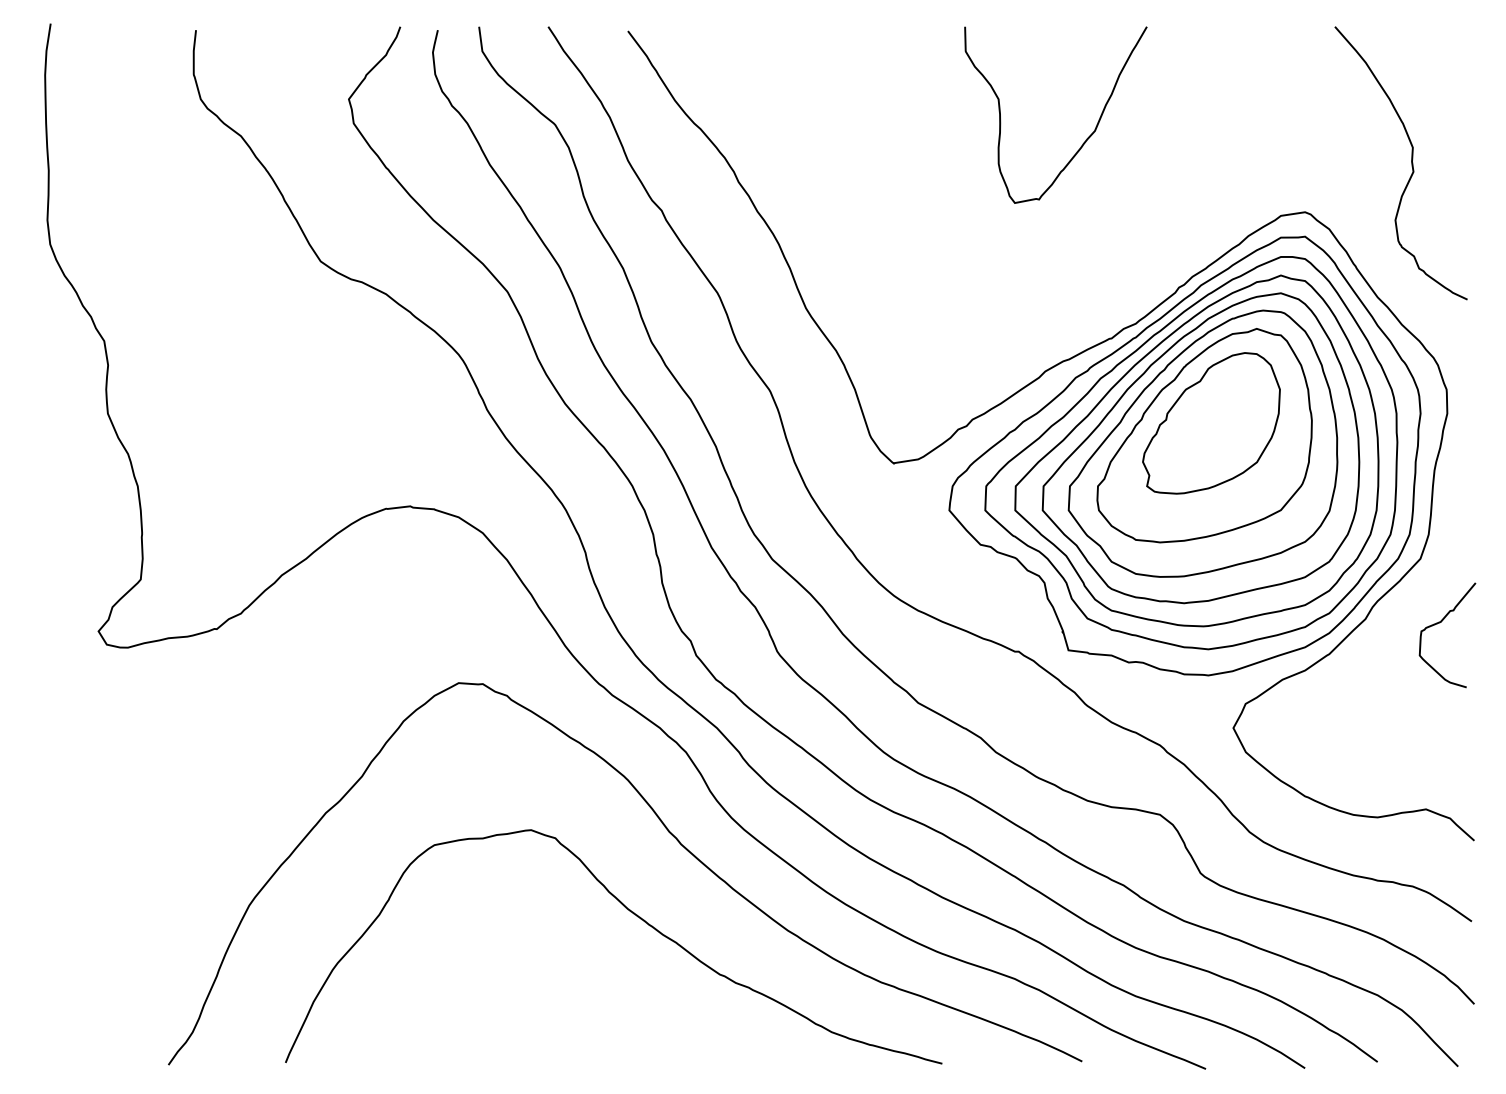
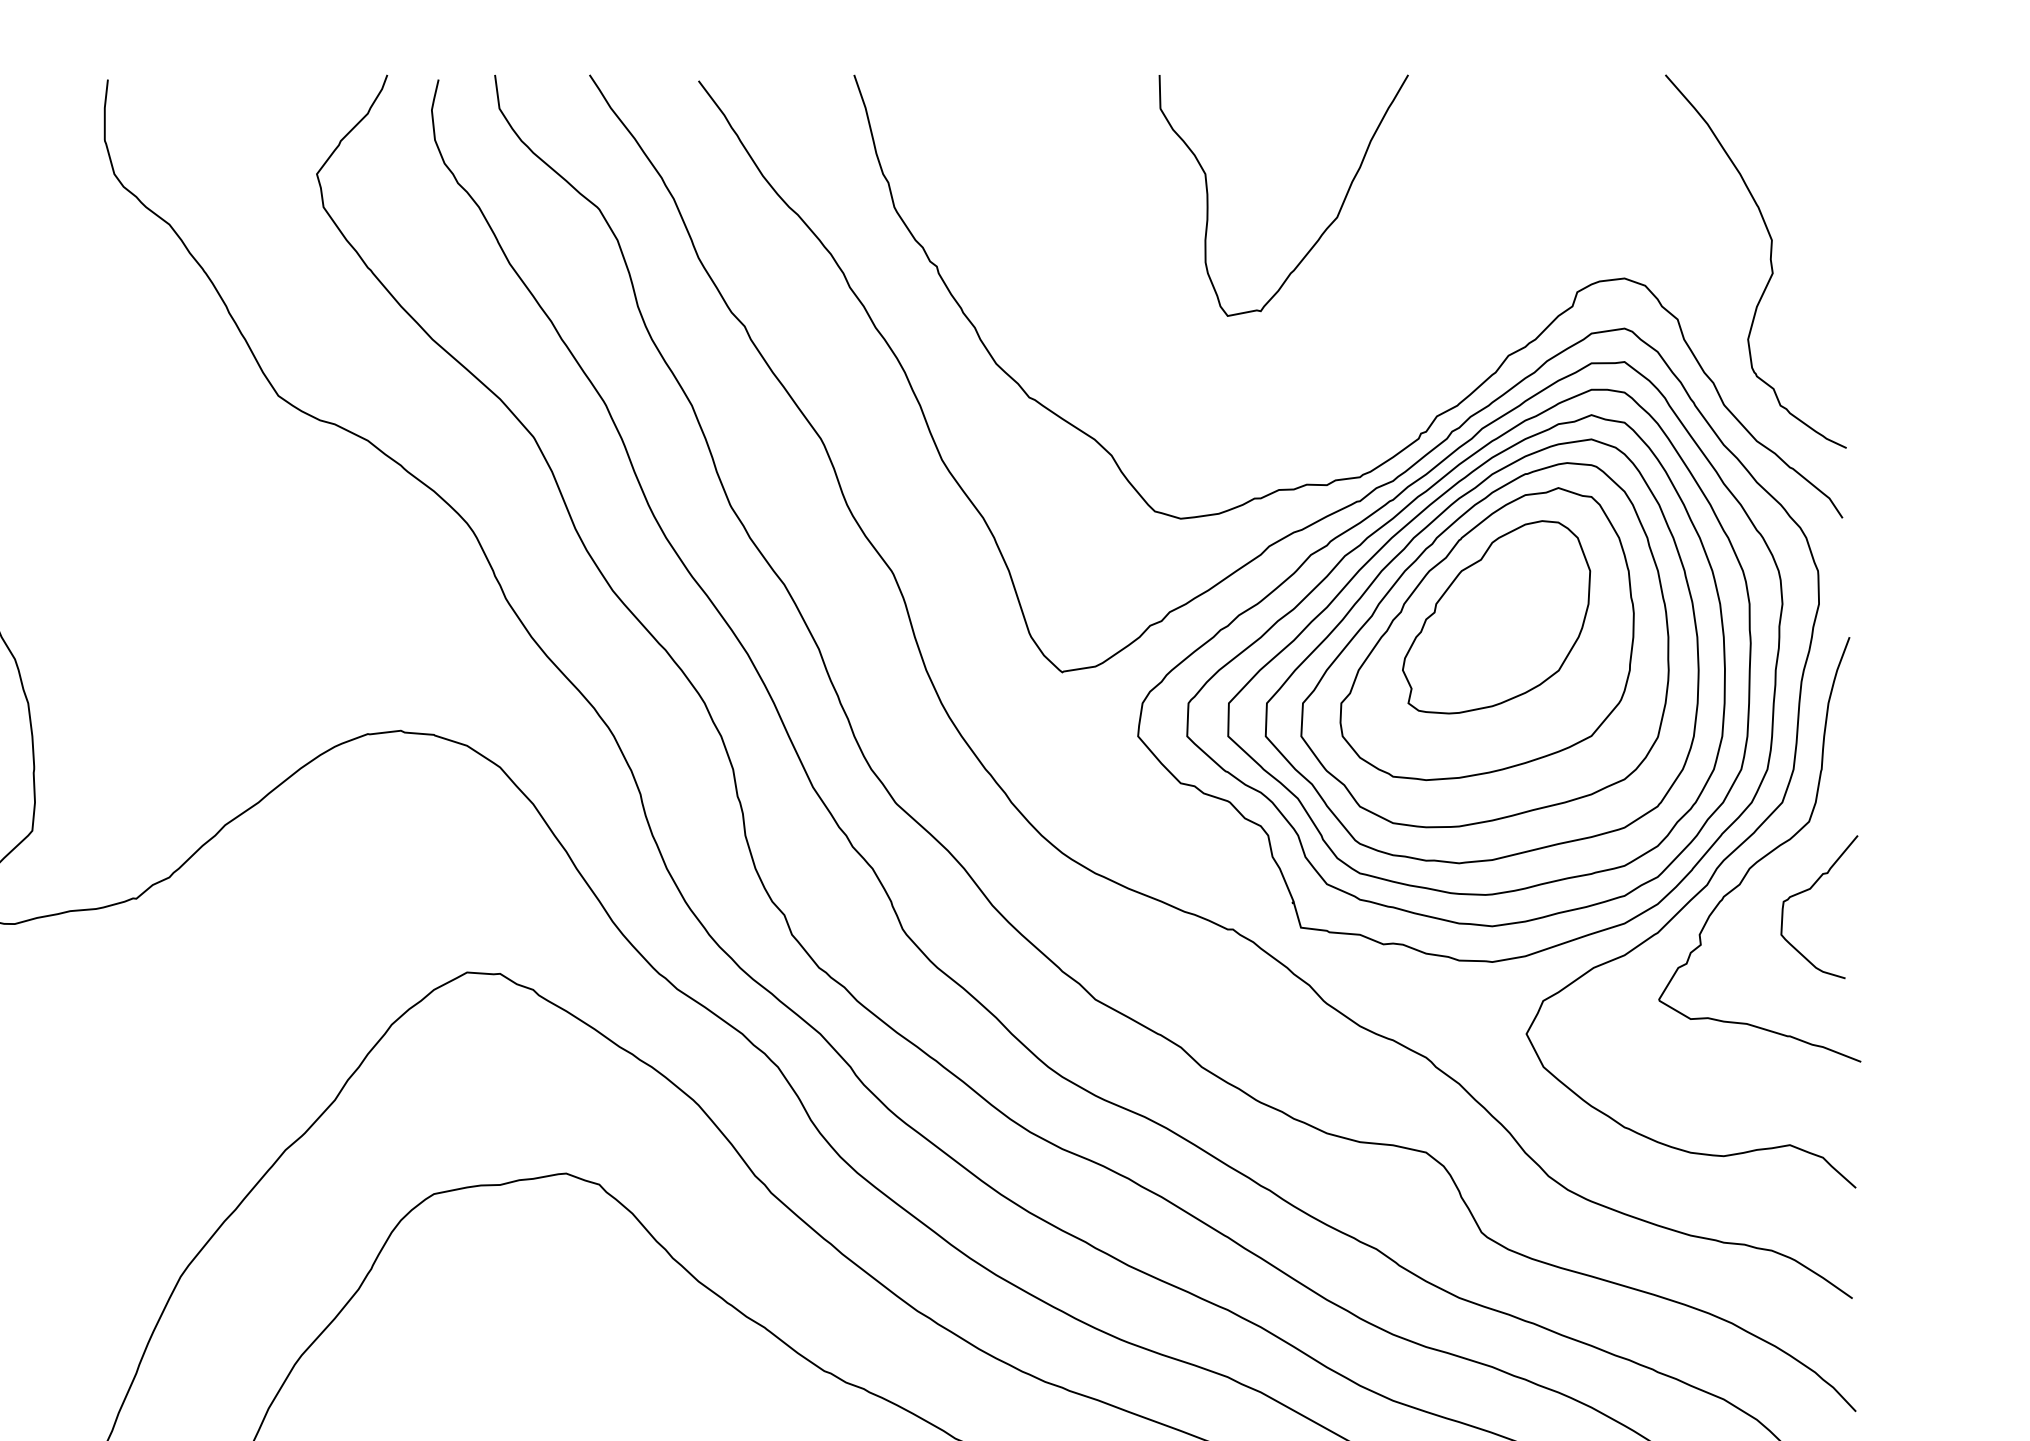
curve: (1167, 275) -> (1436, 415), added
curve: (1406, 597) -> (1763, 855), added

